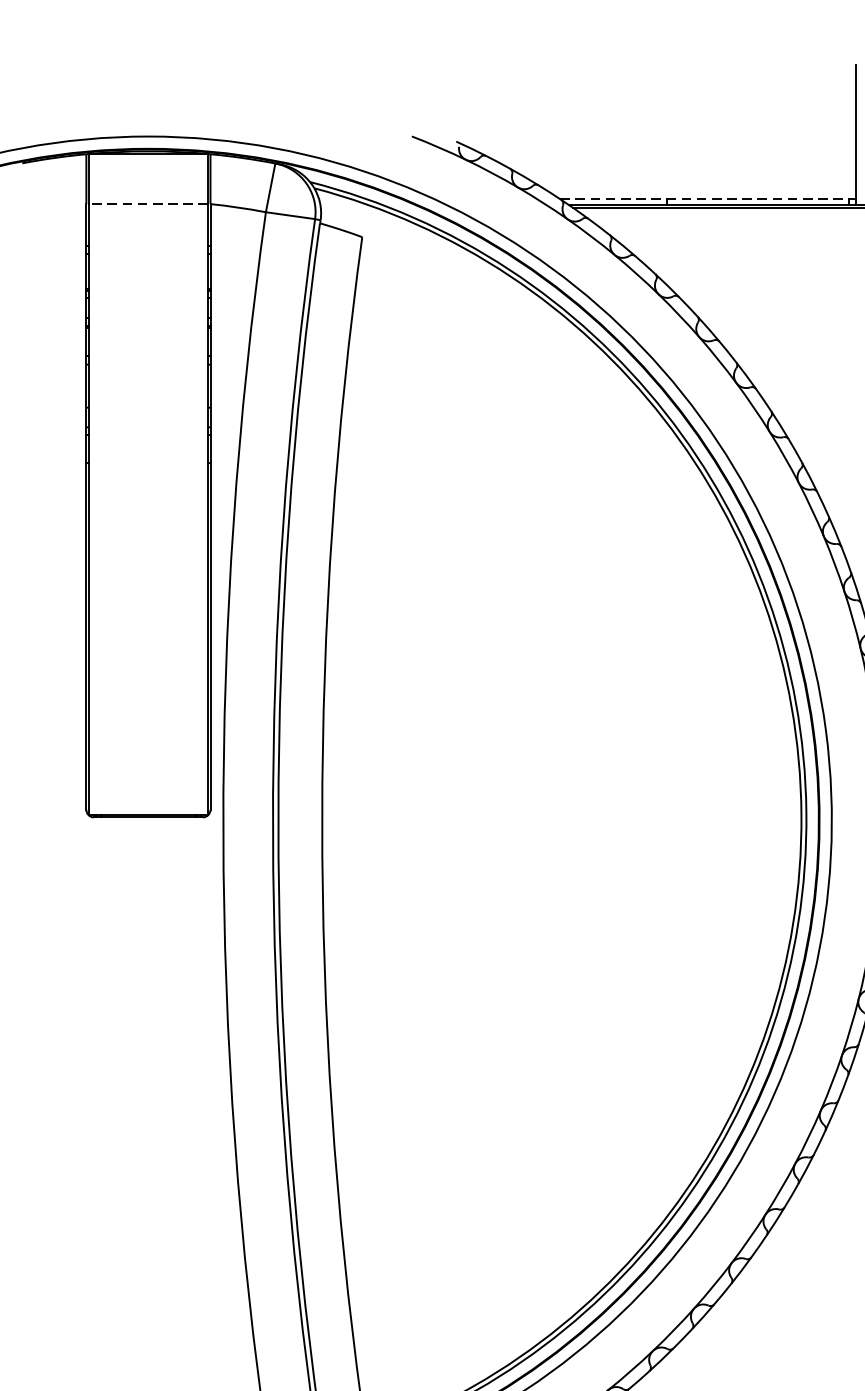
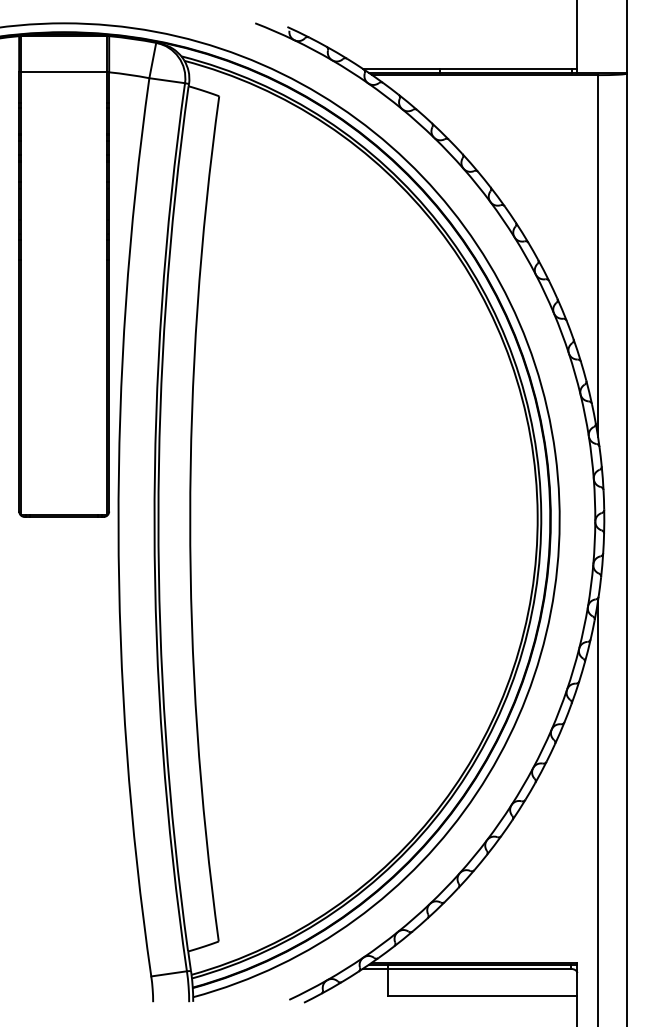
line: (708, 198) -> (470, 68), dashed -> solid
line: (147, 204) -> (63, 72), dashed -> solid

